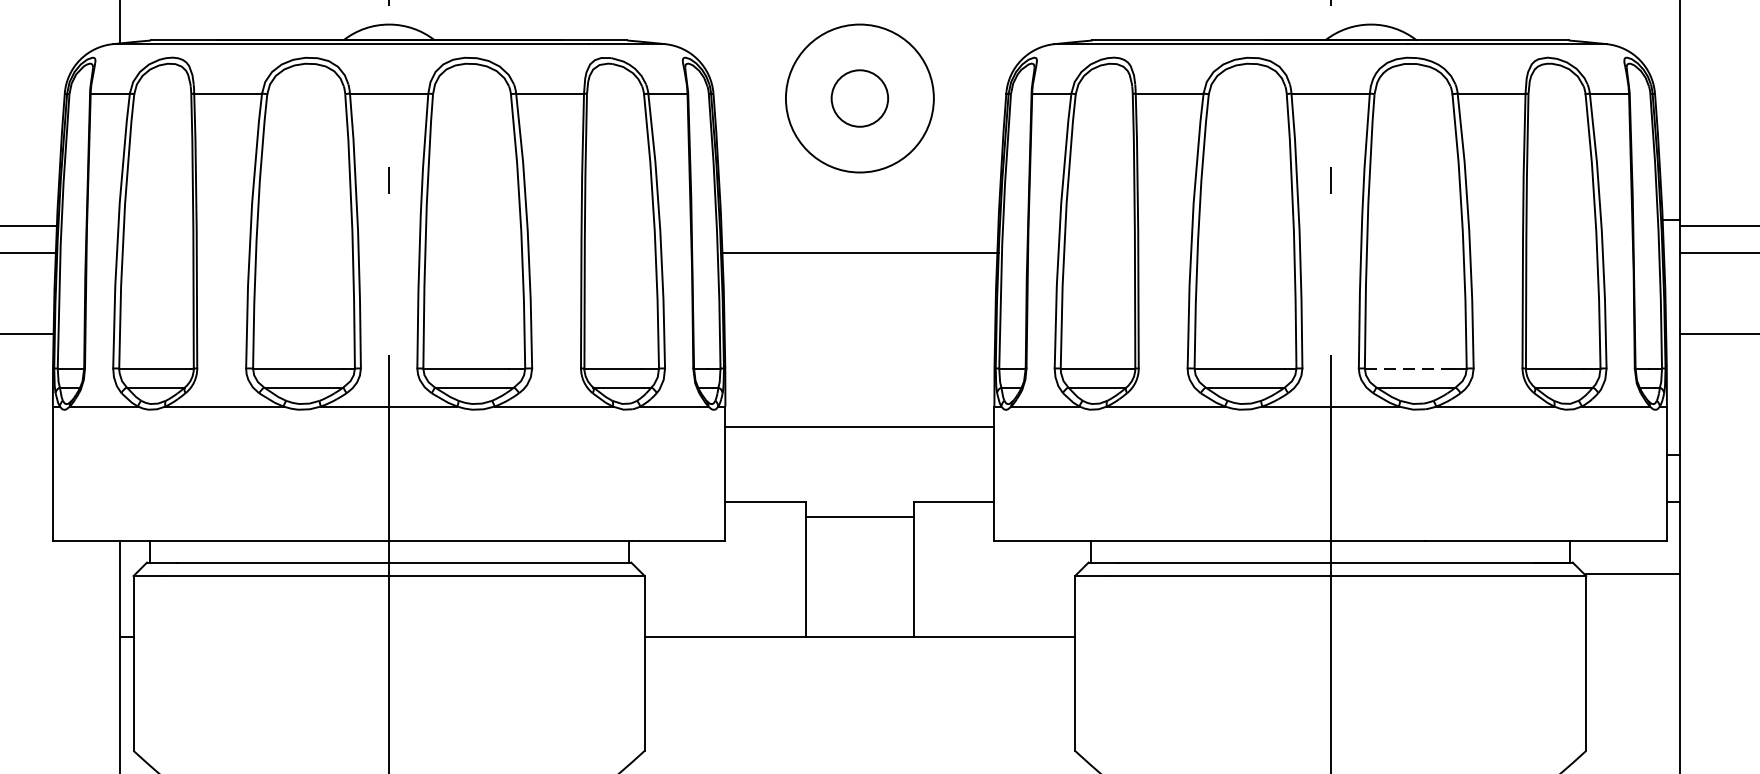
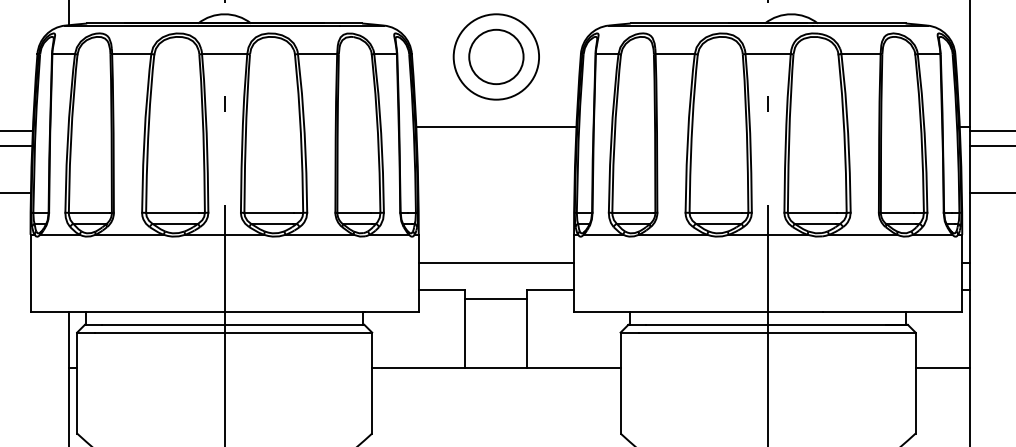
circle: (860, 97) -> (496, 56), size x1.67
line: (860, 251) -> (496, 126), moved
line: (1407, 367) -> (812, 212), dashed -> solid
line: (860, 426) -> (496, 262), moved
line: (1632, 574) -> (942, 367), moved

